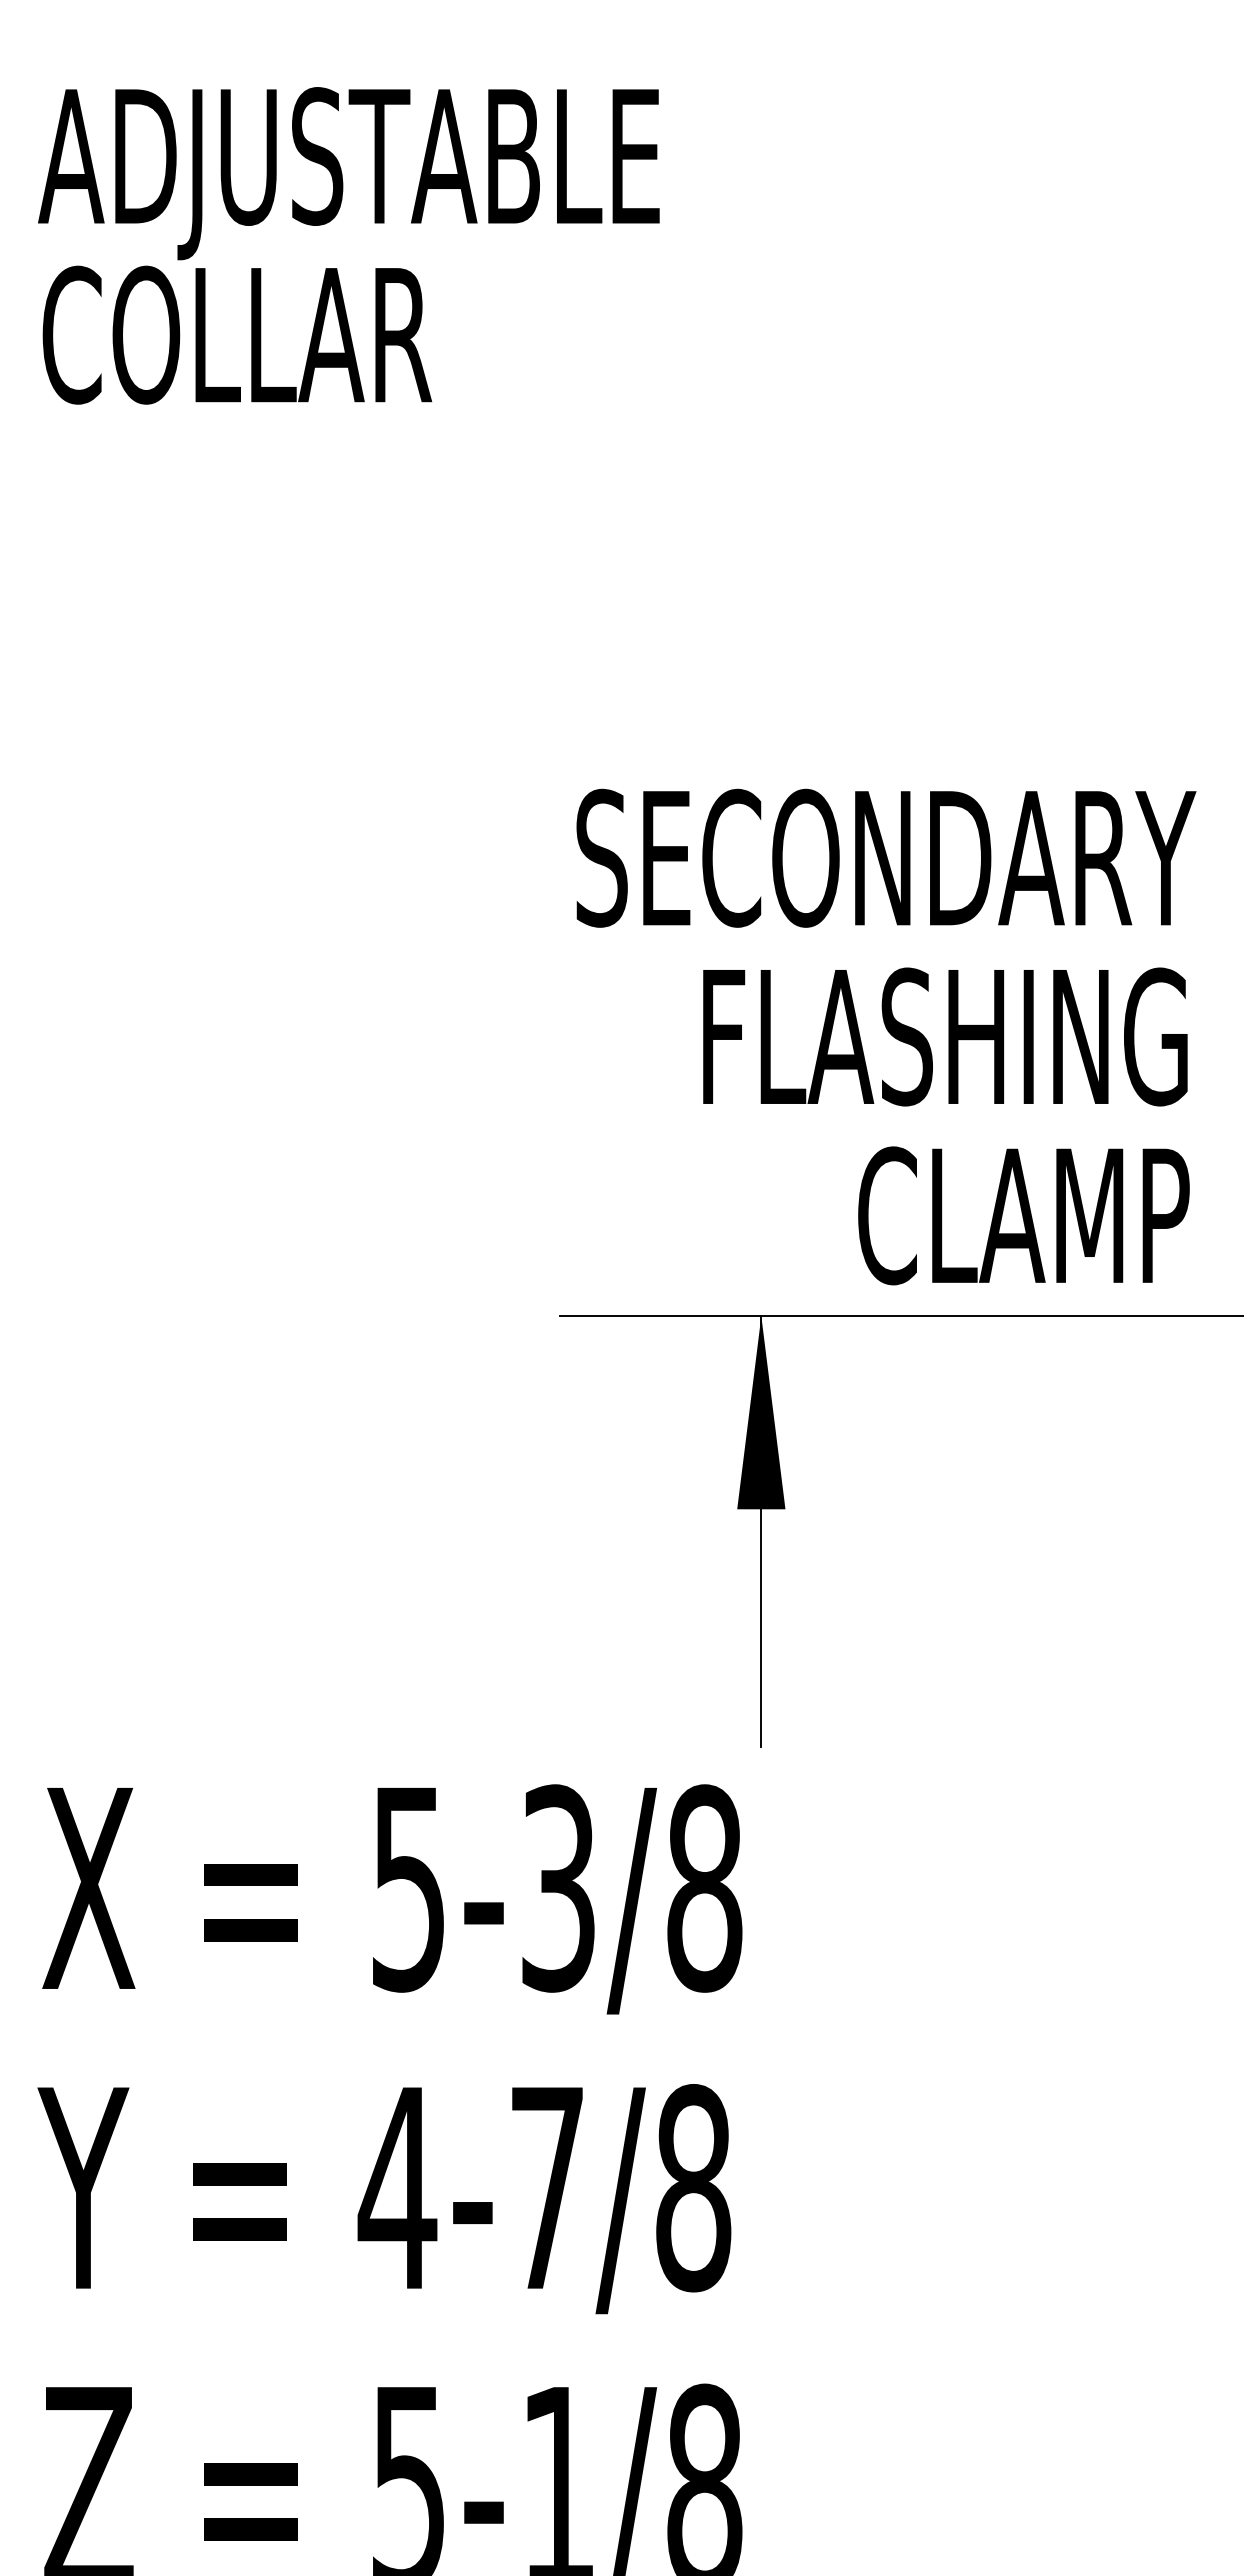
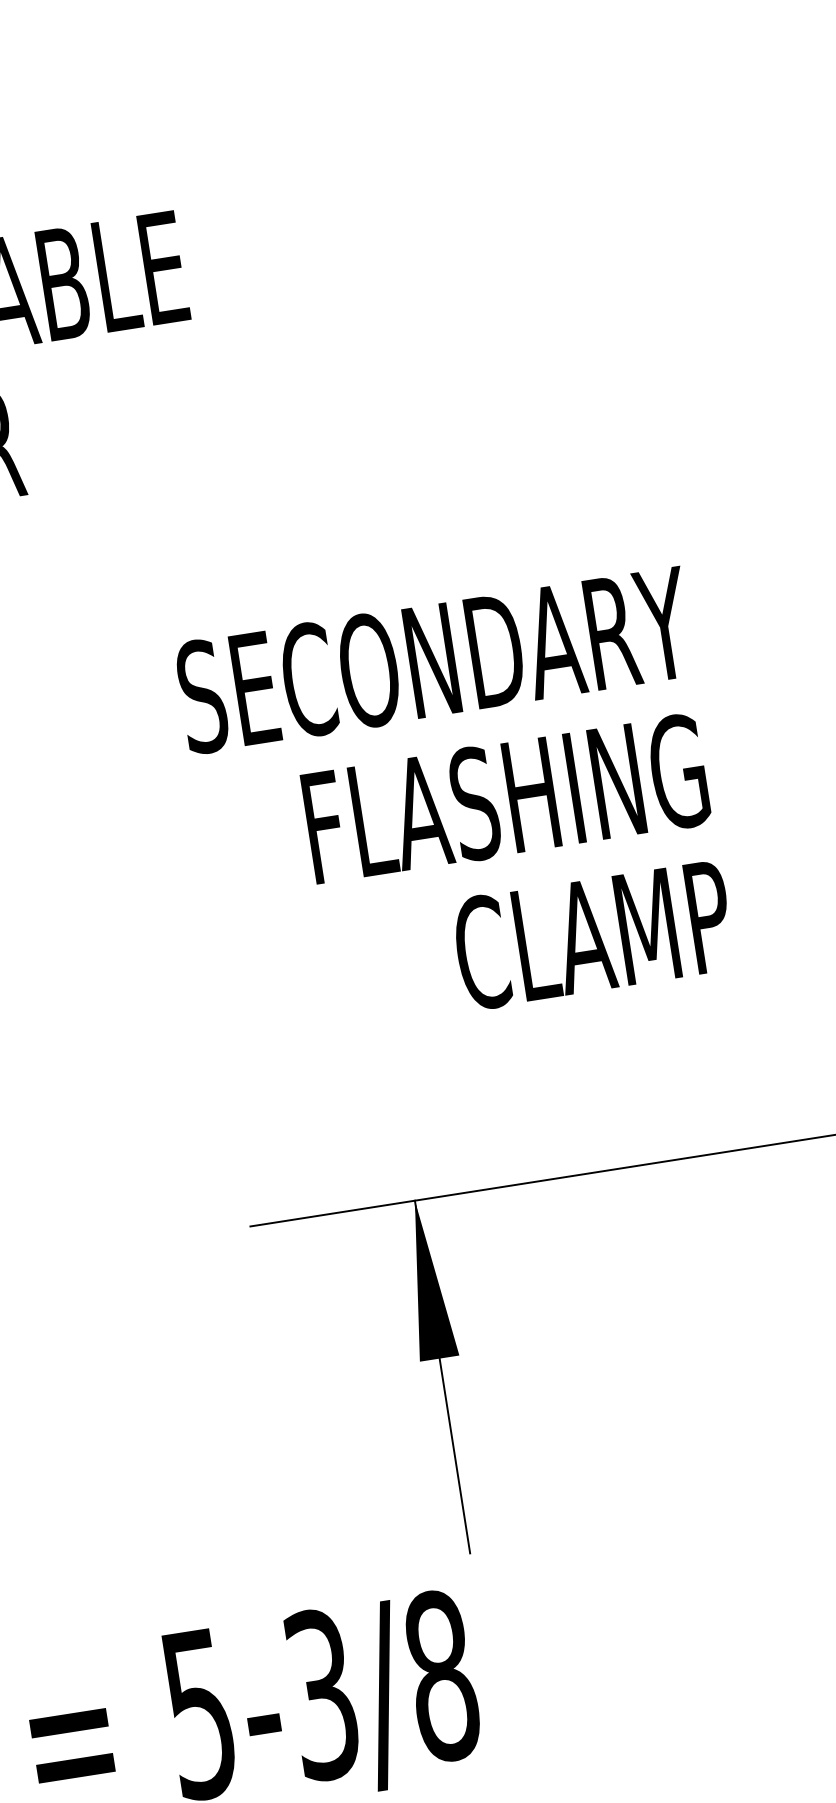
text: (886, 1036) -> (458, 806), moved

